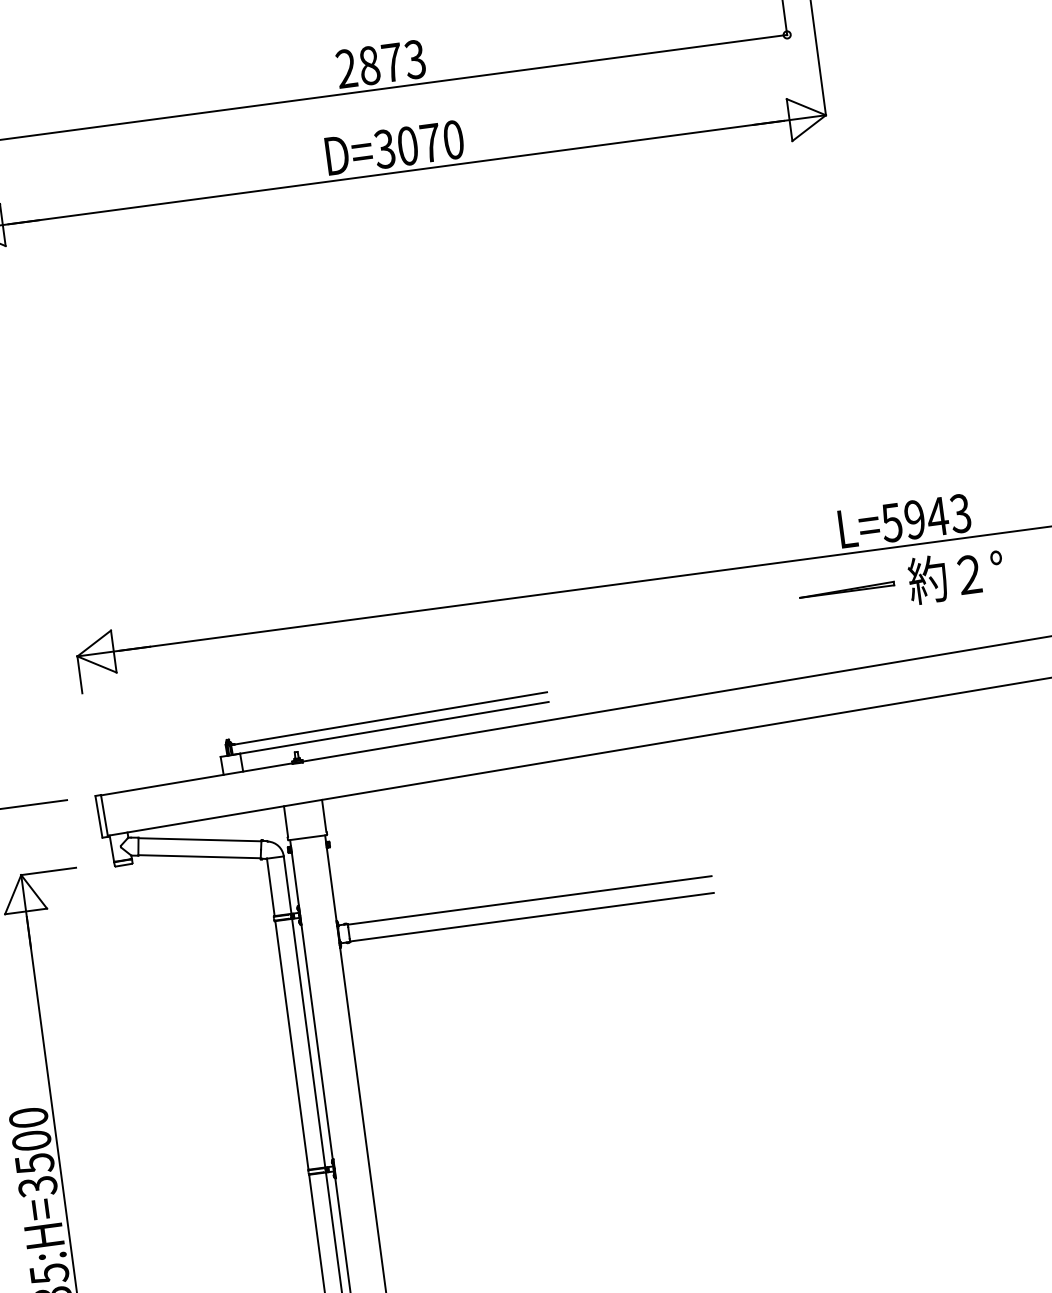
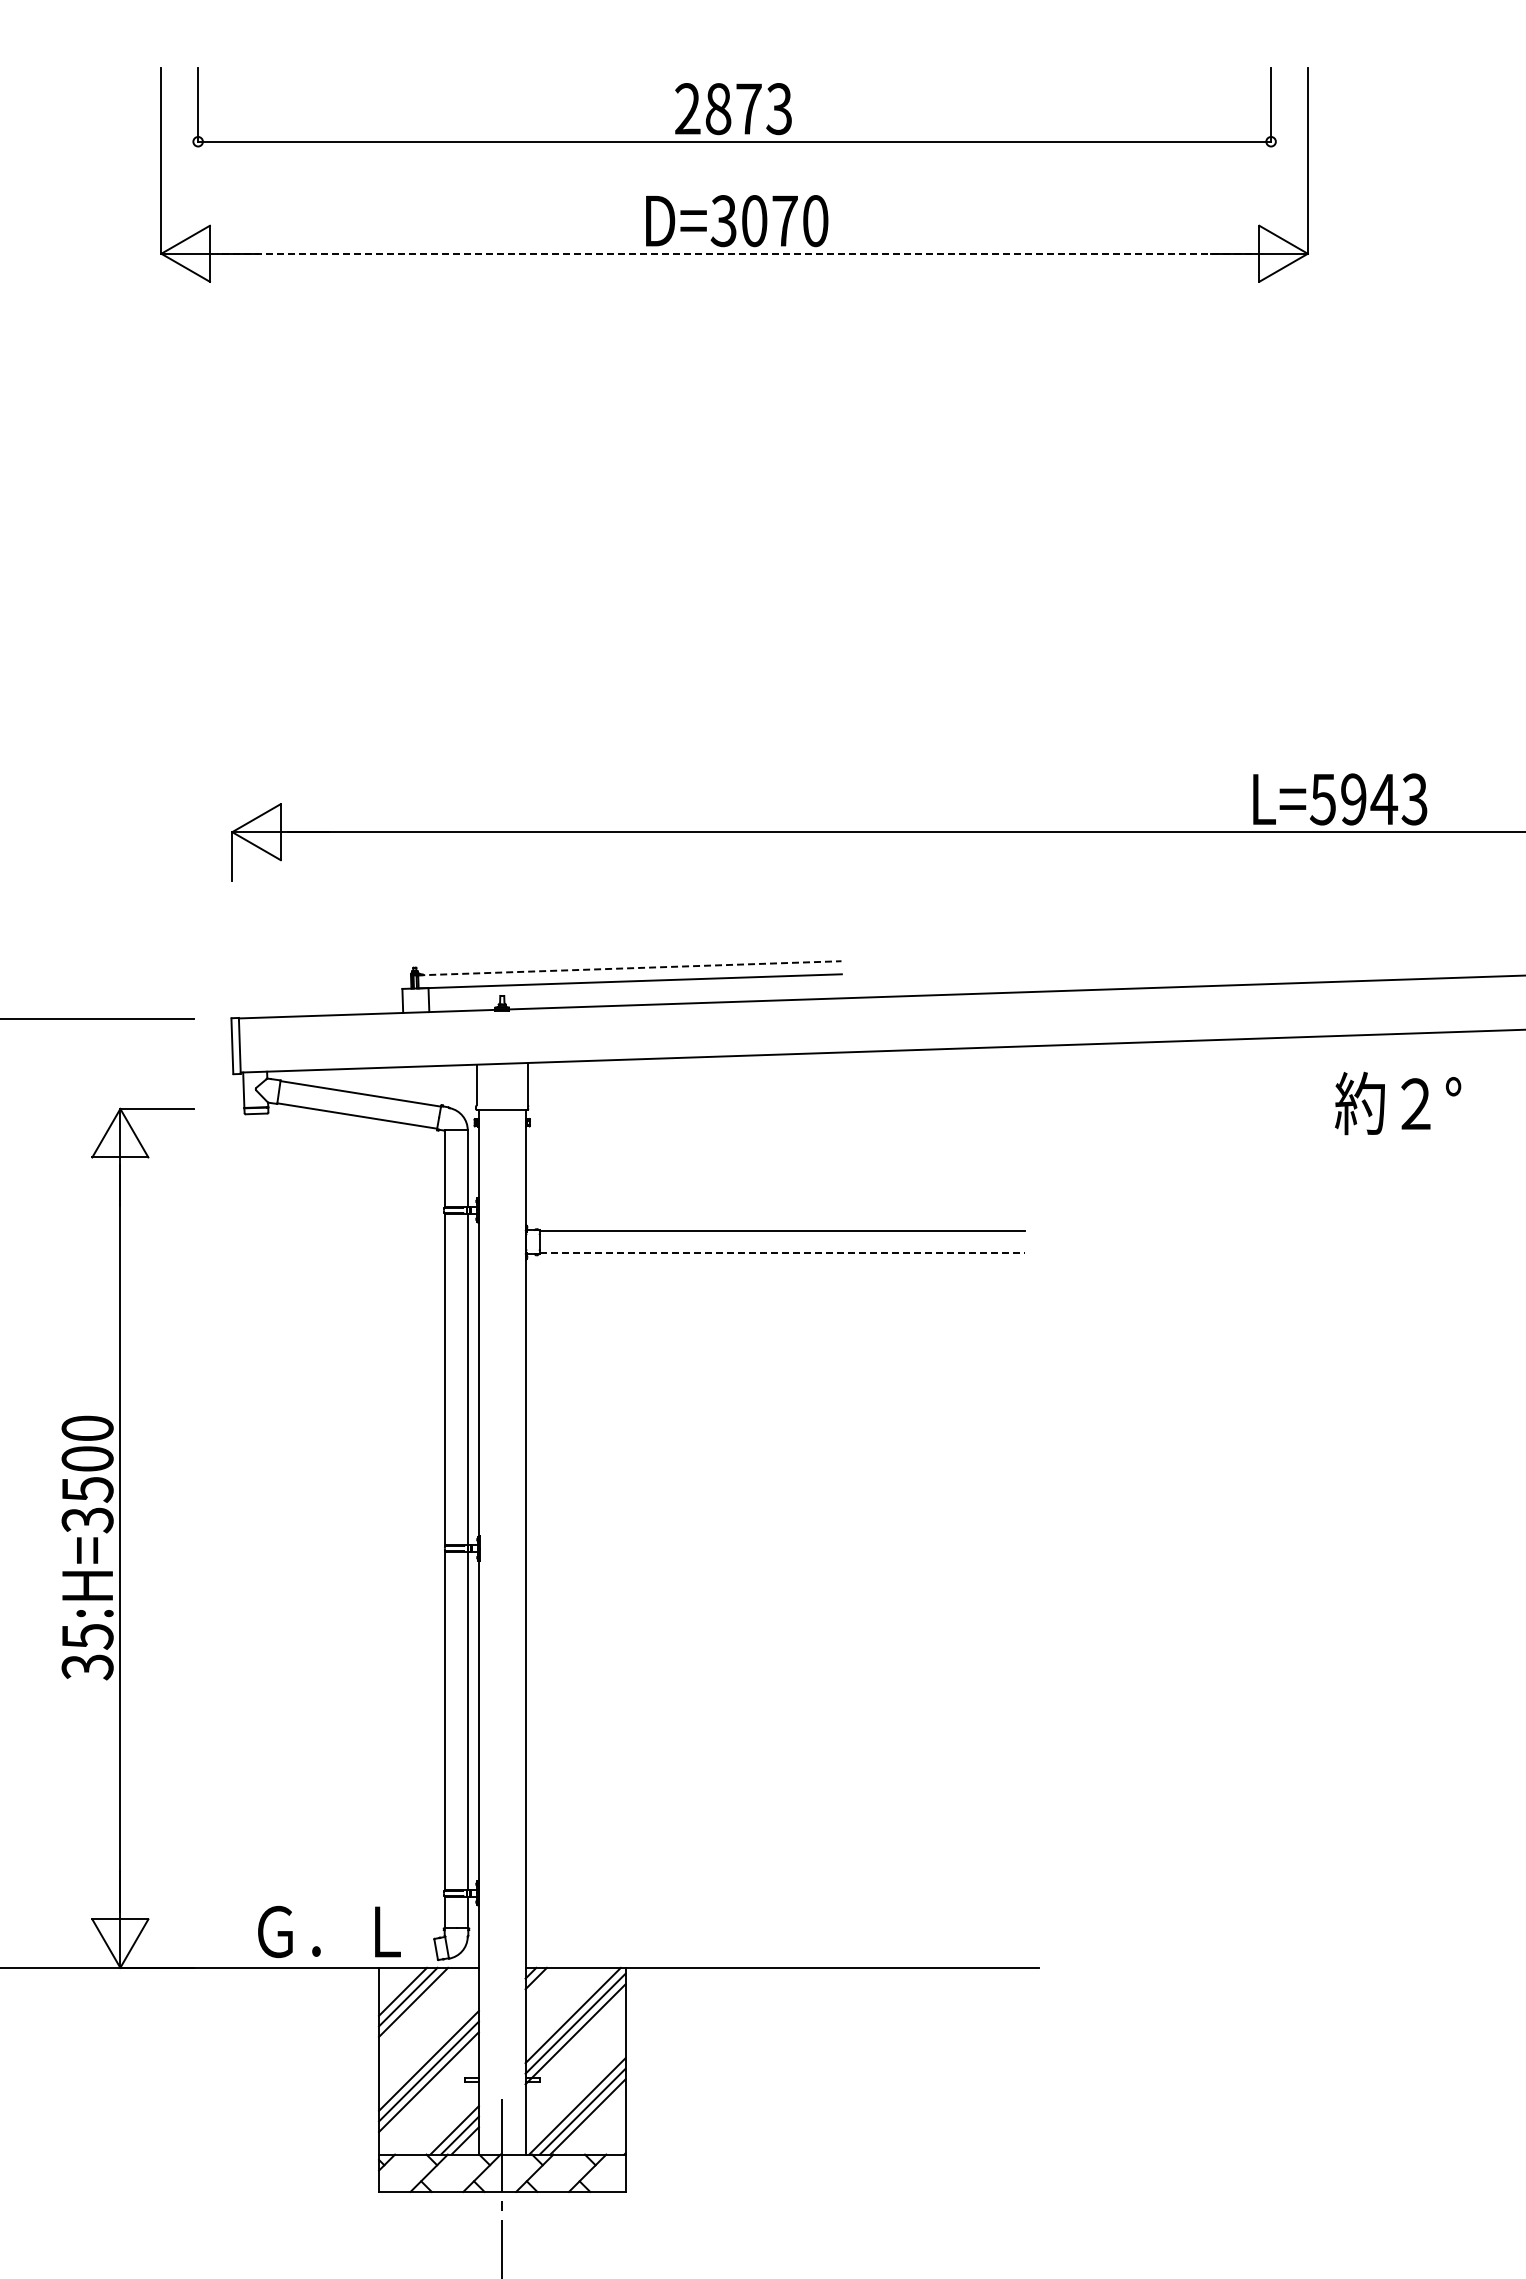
line: (396, 172) -> (734, 253), solid -> dashed
text: (956, 576) -> (1398, 1103), moved
part: (847, 589) -> (1252, 879), removed
line: (388, 718) -> (629, 968), solid -> dashed
line: (532, 917) -> (782, 1253), solid -> dashed

